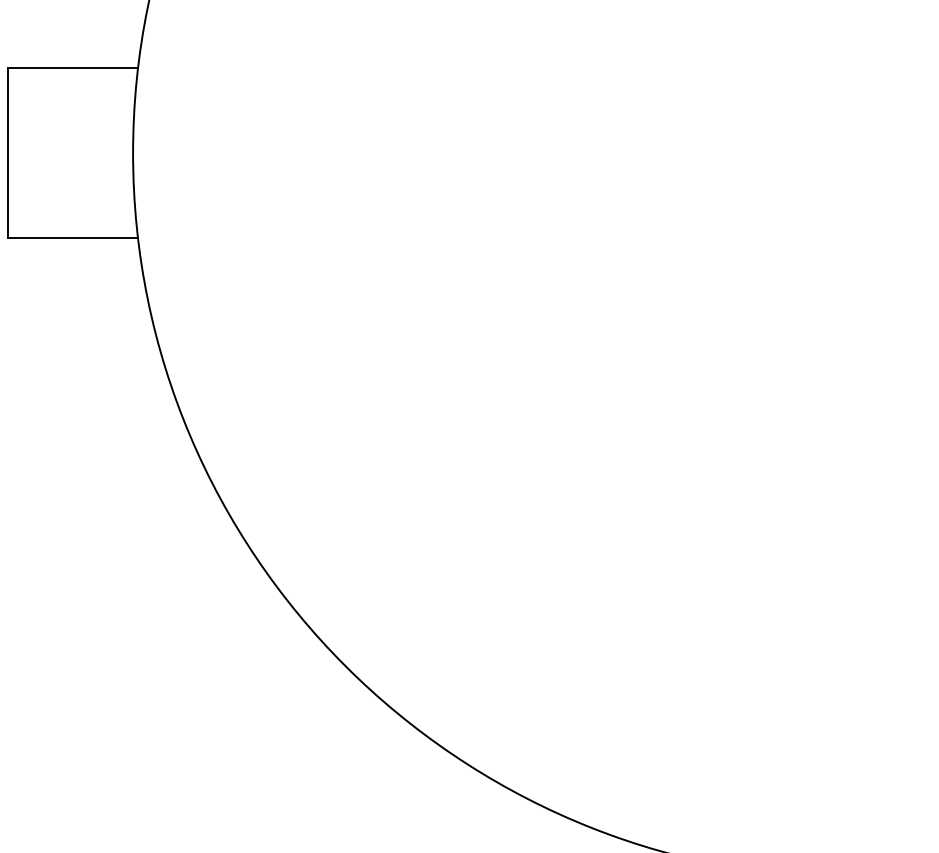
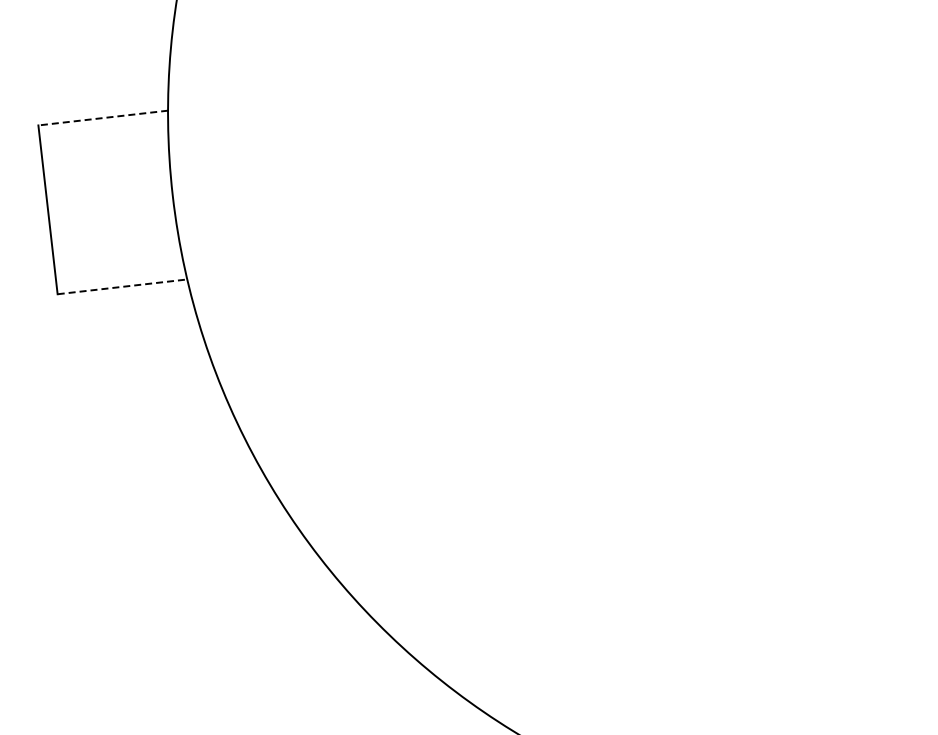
line: (72, 68) -> (102, 118), solid -> dashed
line: (73, 238) -> (123, 286), solid -> dashed

